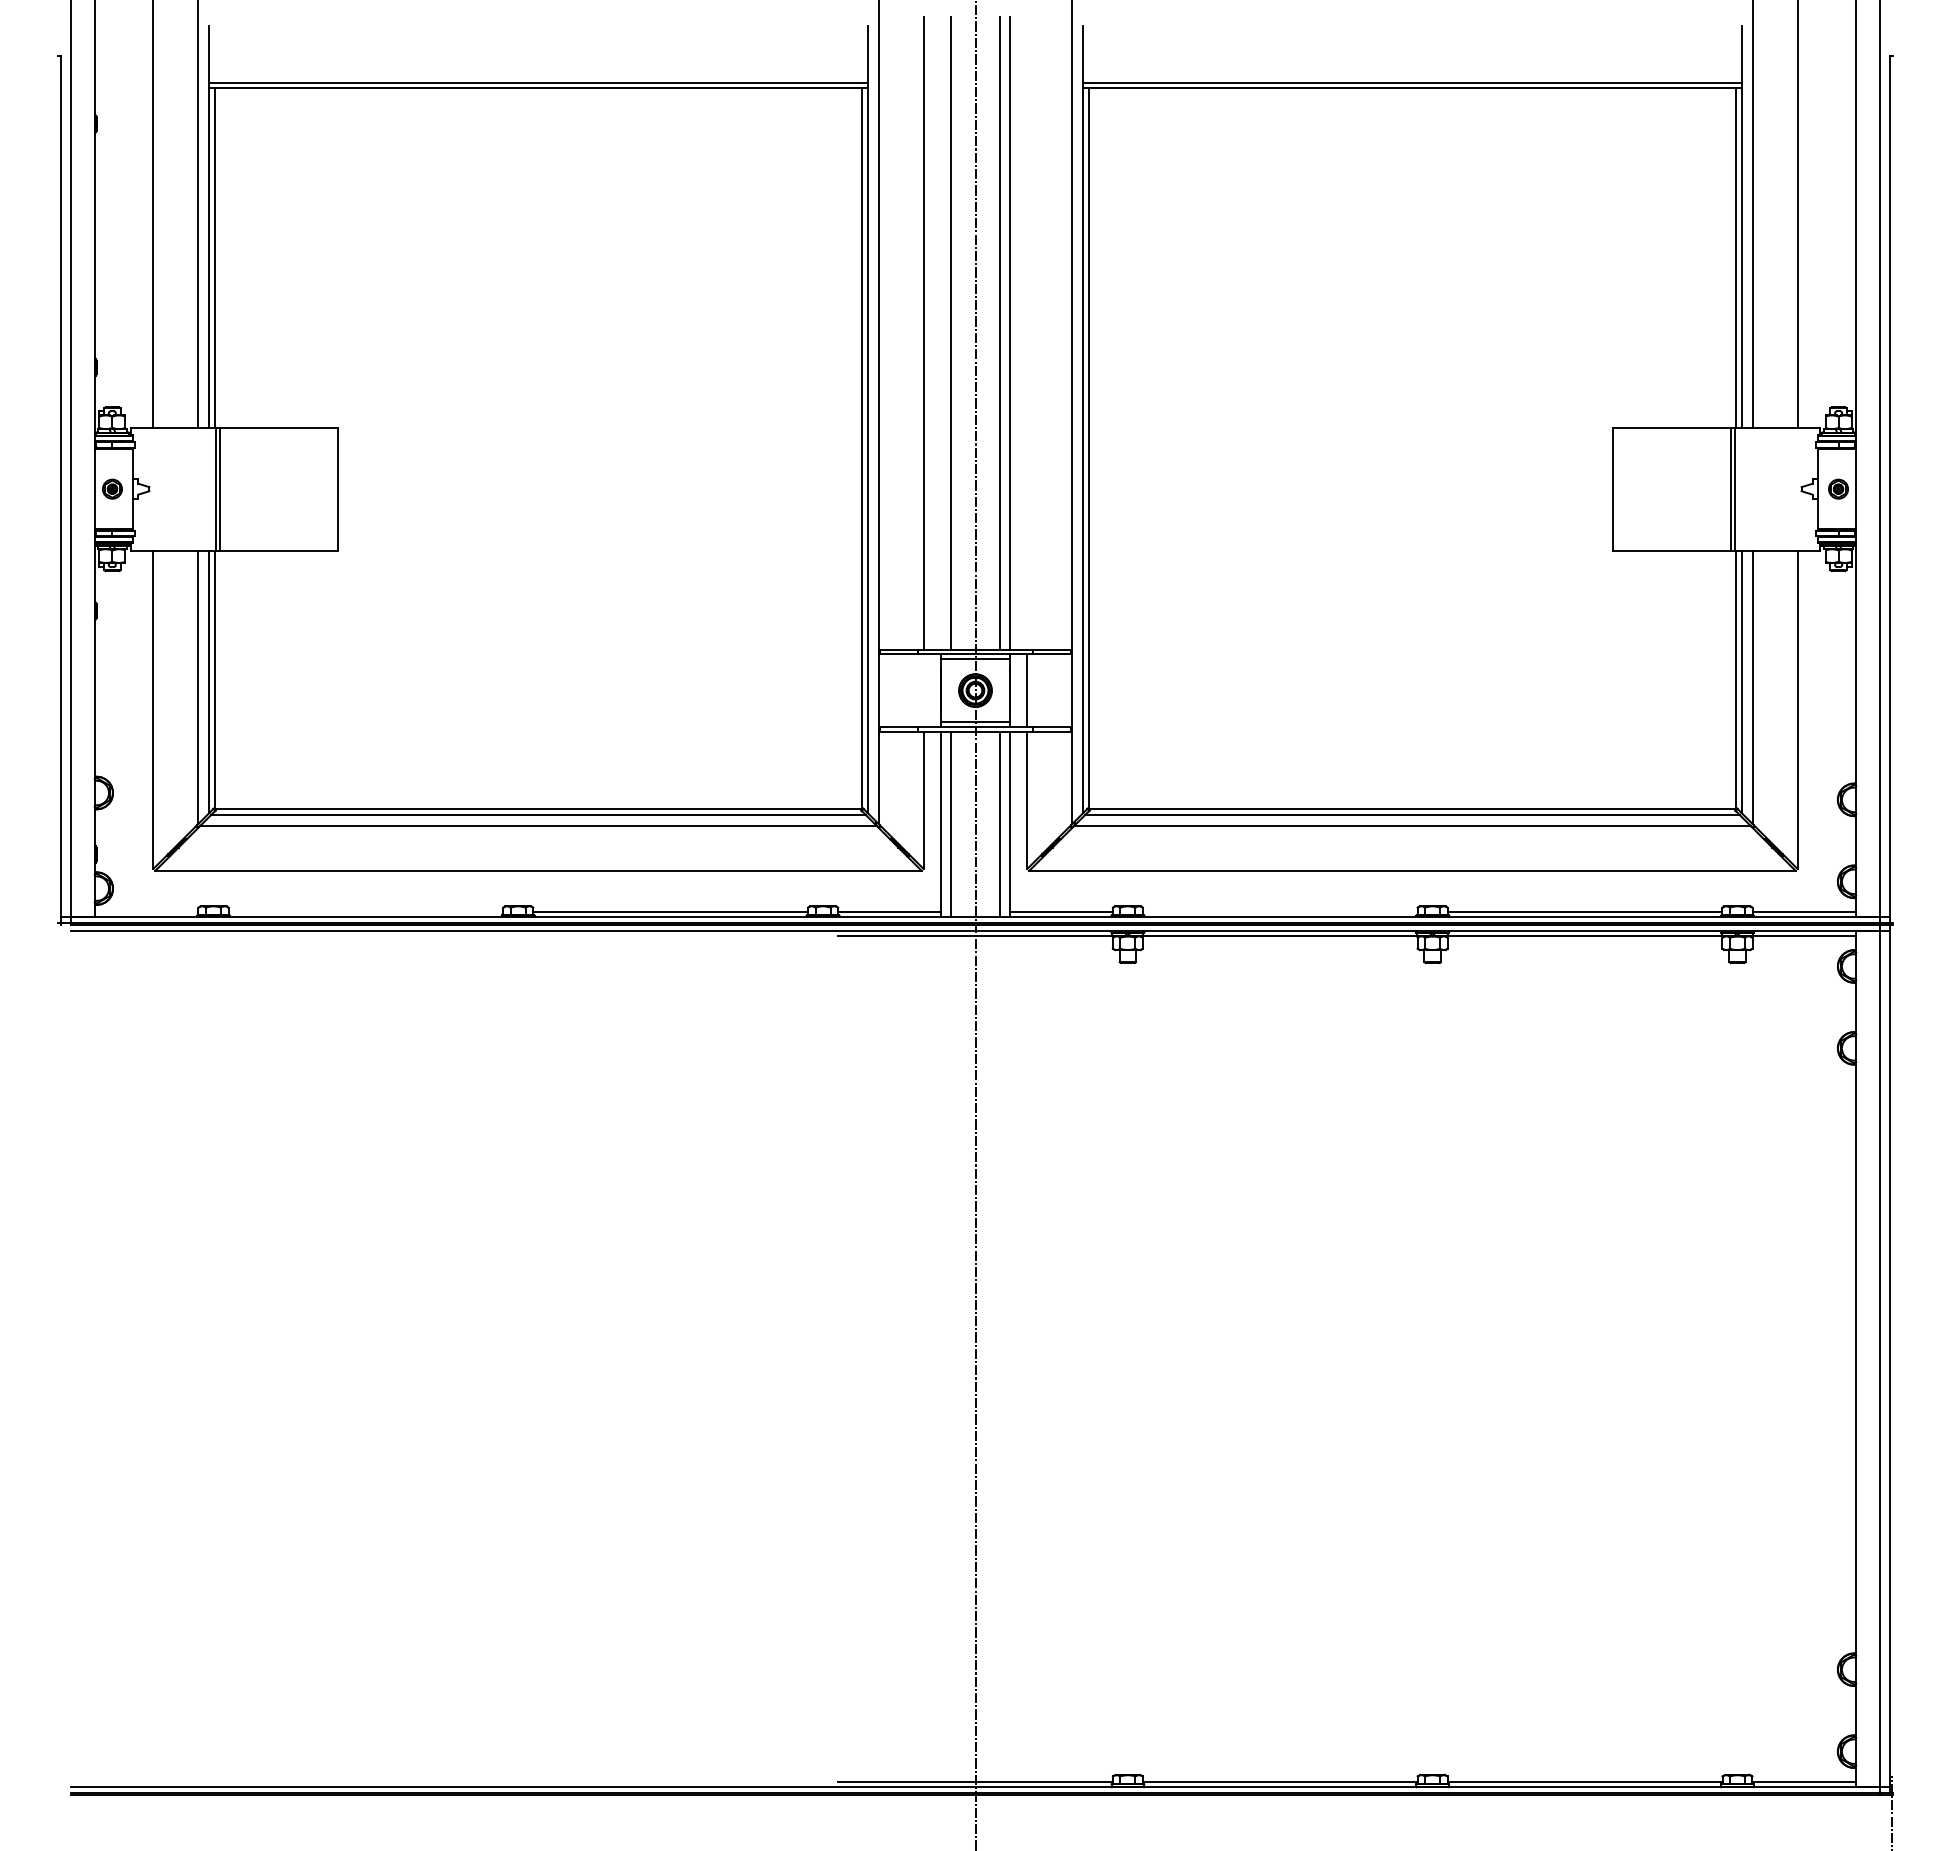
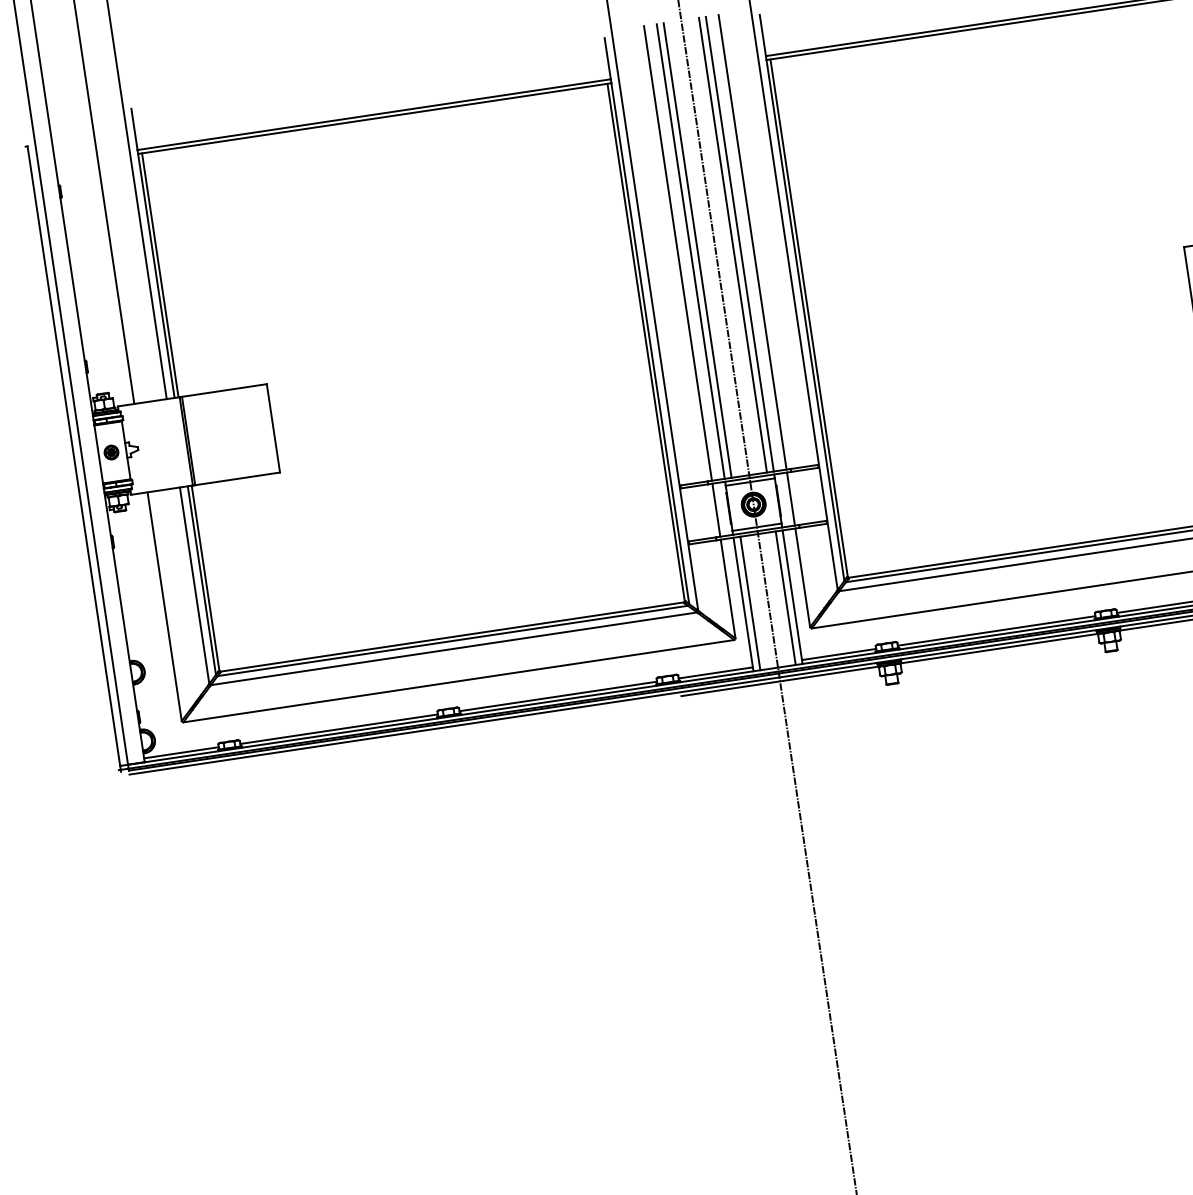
line: (941, 333) -> (690, 251), added
line: (1027, 333) -> (752, 242), added
line: (923, 690) -> (716, 510), added
line: (146, 911) -> (181, 752), added
line: (365, 911) -> (338, 729), added
line: (1279, 911) -> (996, 630), added

